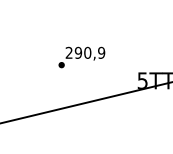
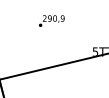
text: (81, 56) -> (51, 20), moved

